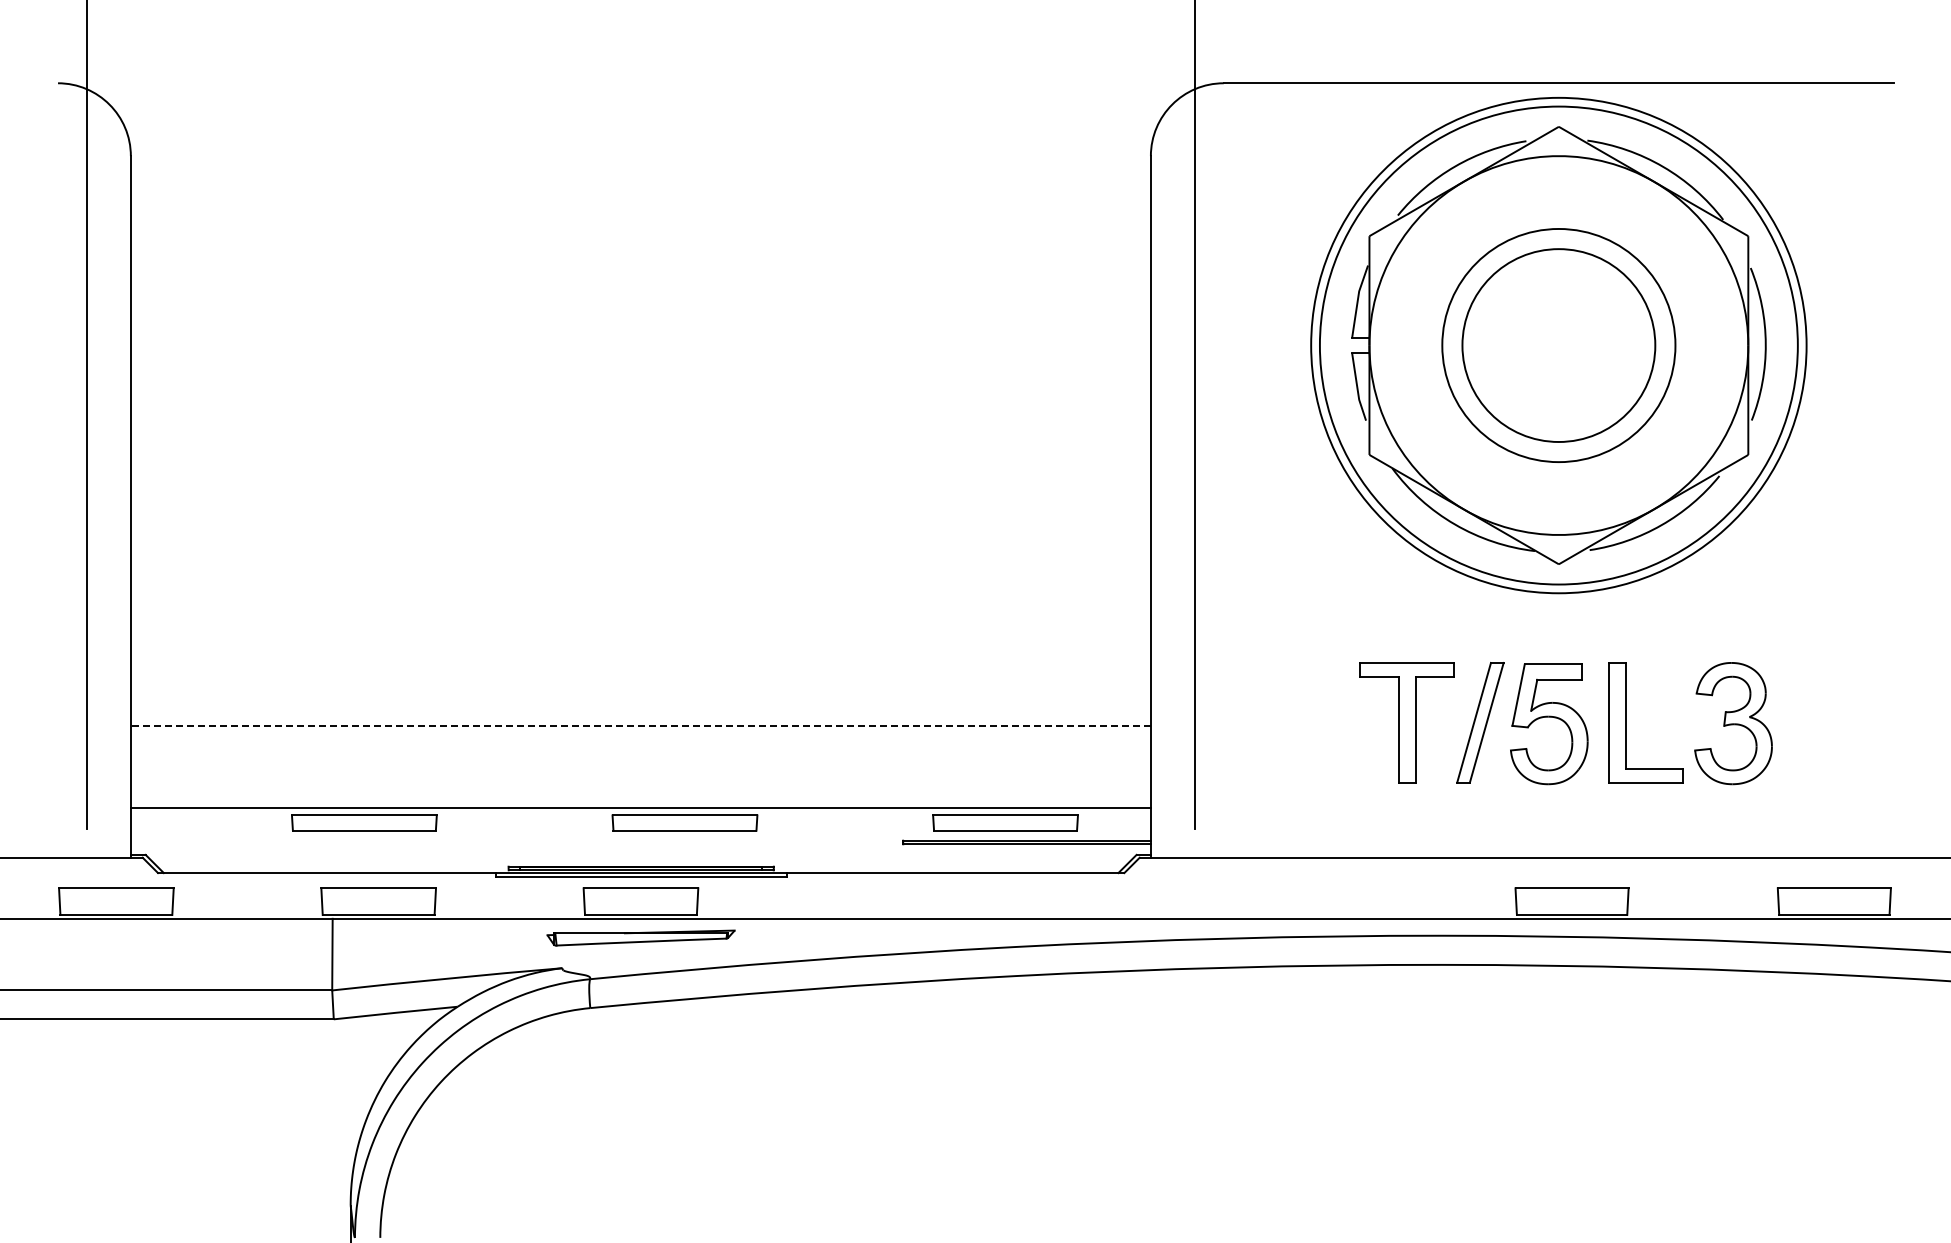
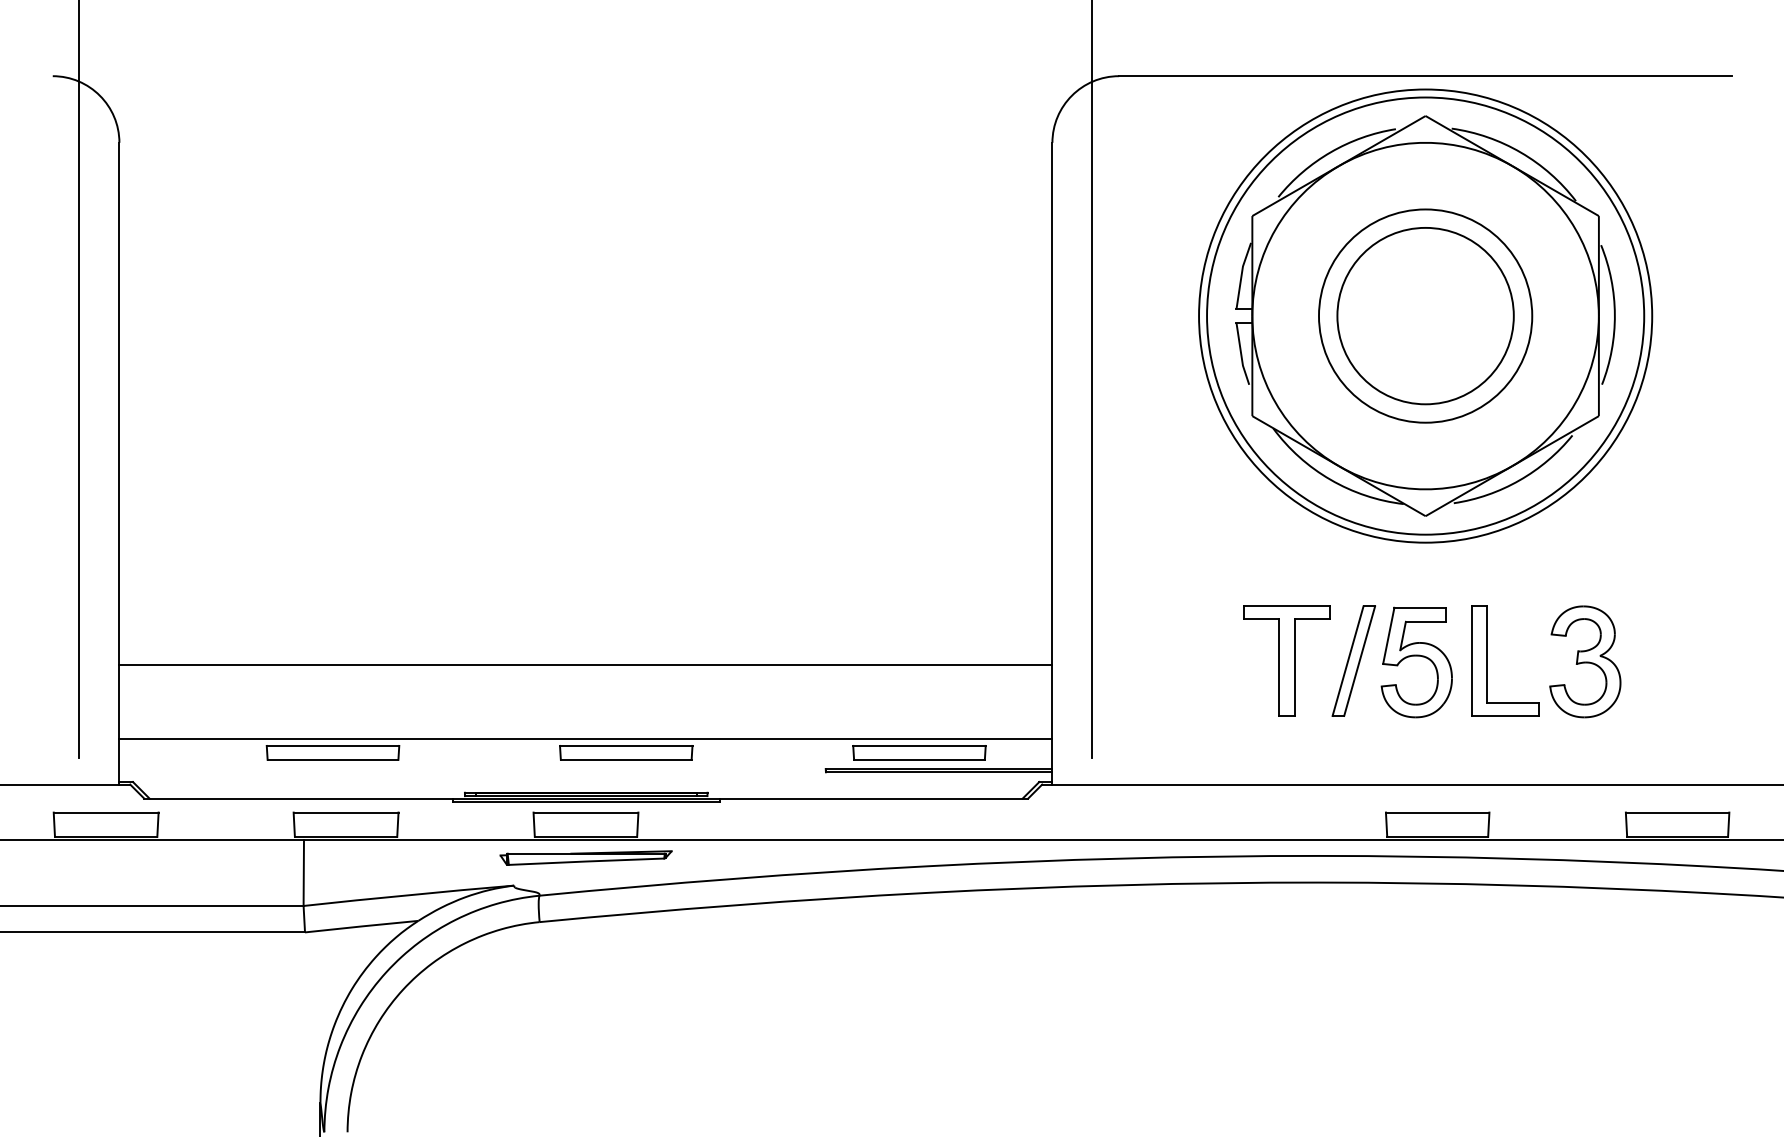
line: (640, 726) -> (585, 664), dashed -> solid

